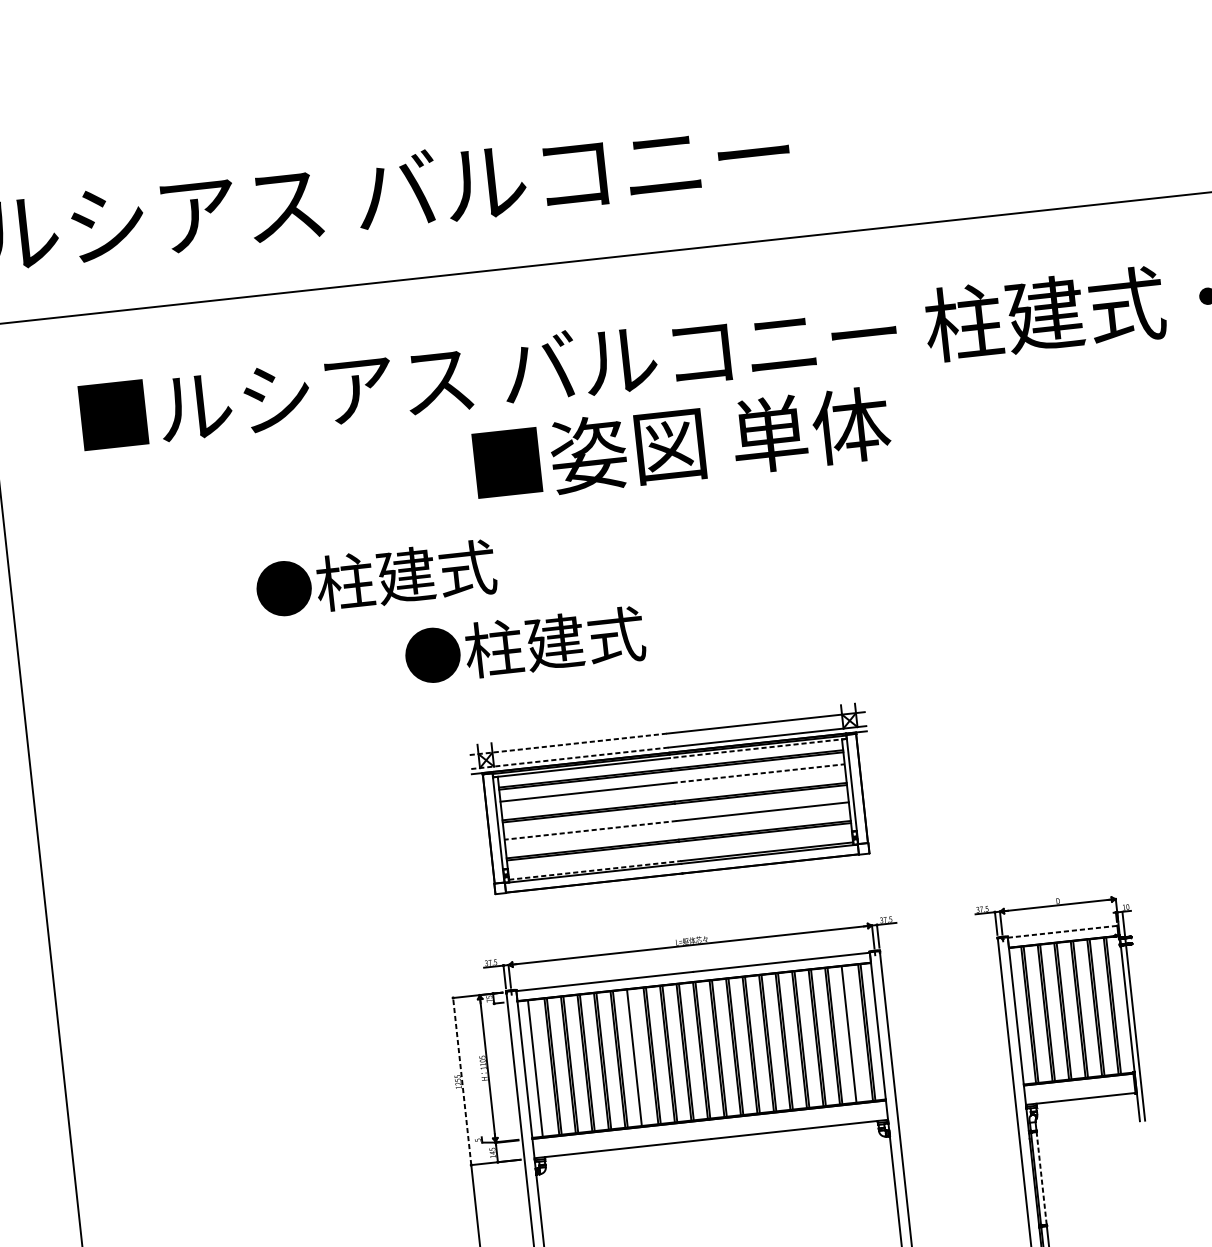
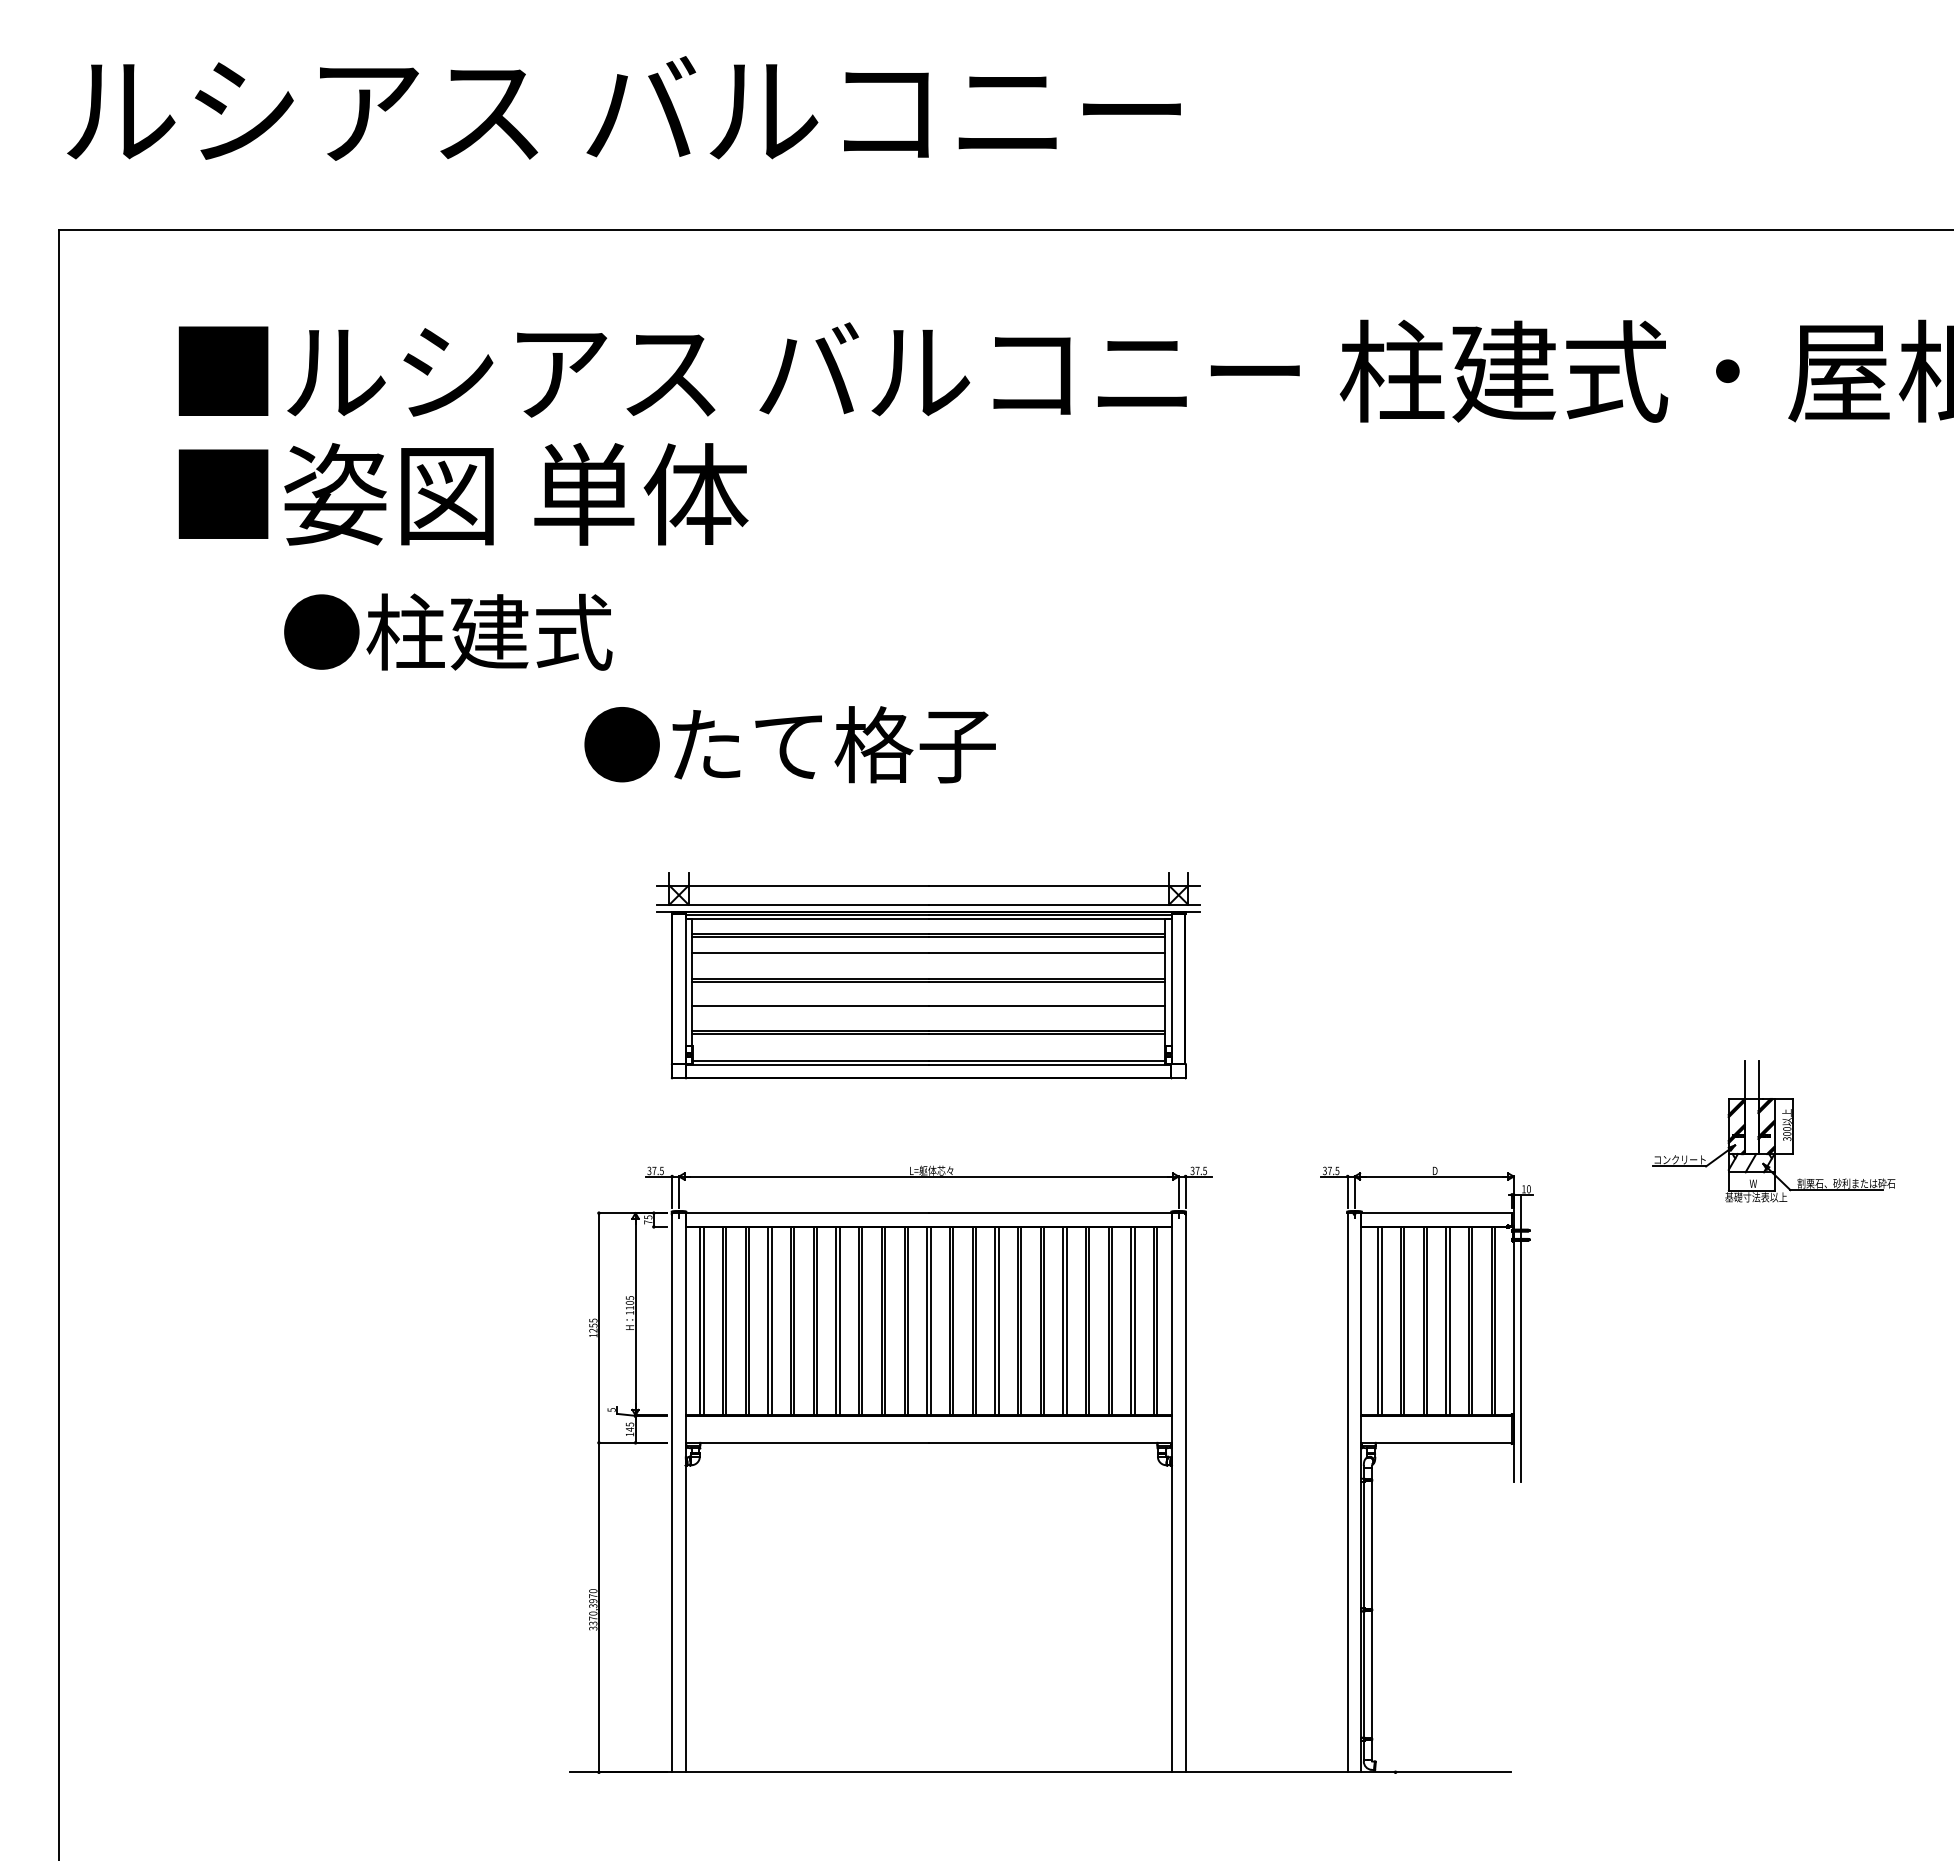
text: (681, 443) -> (463, 493), moved
text: (376, 578) -> (448, 631), moved
text: (584, 638) -> (830, 744), ●柱建式 -> ●たて格子
line: (568, 744) -> (793, 885), dashed -> solid
line: (757, 748) -> (1049, 919), dashed -> solid
line: (570, 758) -> (793, 904), dashed -> solid
line: (758, 773) -> (1047, 953), dashed -> solid
line: (590, 830) -> (810, 1005), dashed -> solid
line: (595, 870) -> (811, 1060), dashed -> solid
line: (1063, 931) -> (1437, 1213), dashed -> solid
line: (851, 1033) -> (1134, 1320), added
line: (636, 1057) -> (839, 1320), added
line: (537, 1067) -> (703, 1320), added
line: (461, 1081) -> (598, 1328), dashed -> solid
line: (1041, 1178) -> (1371, 1545), dashed -> solid

